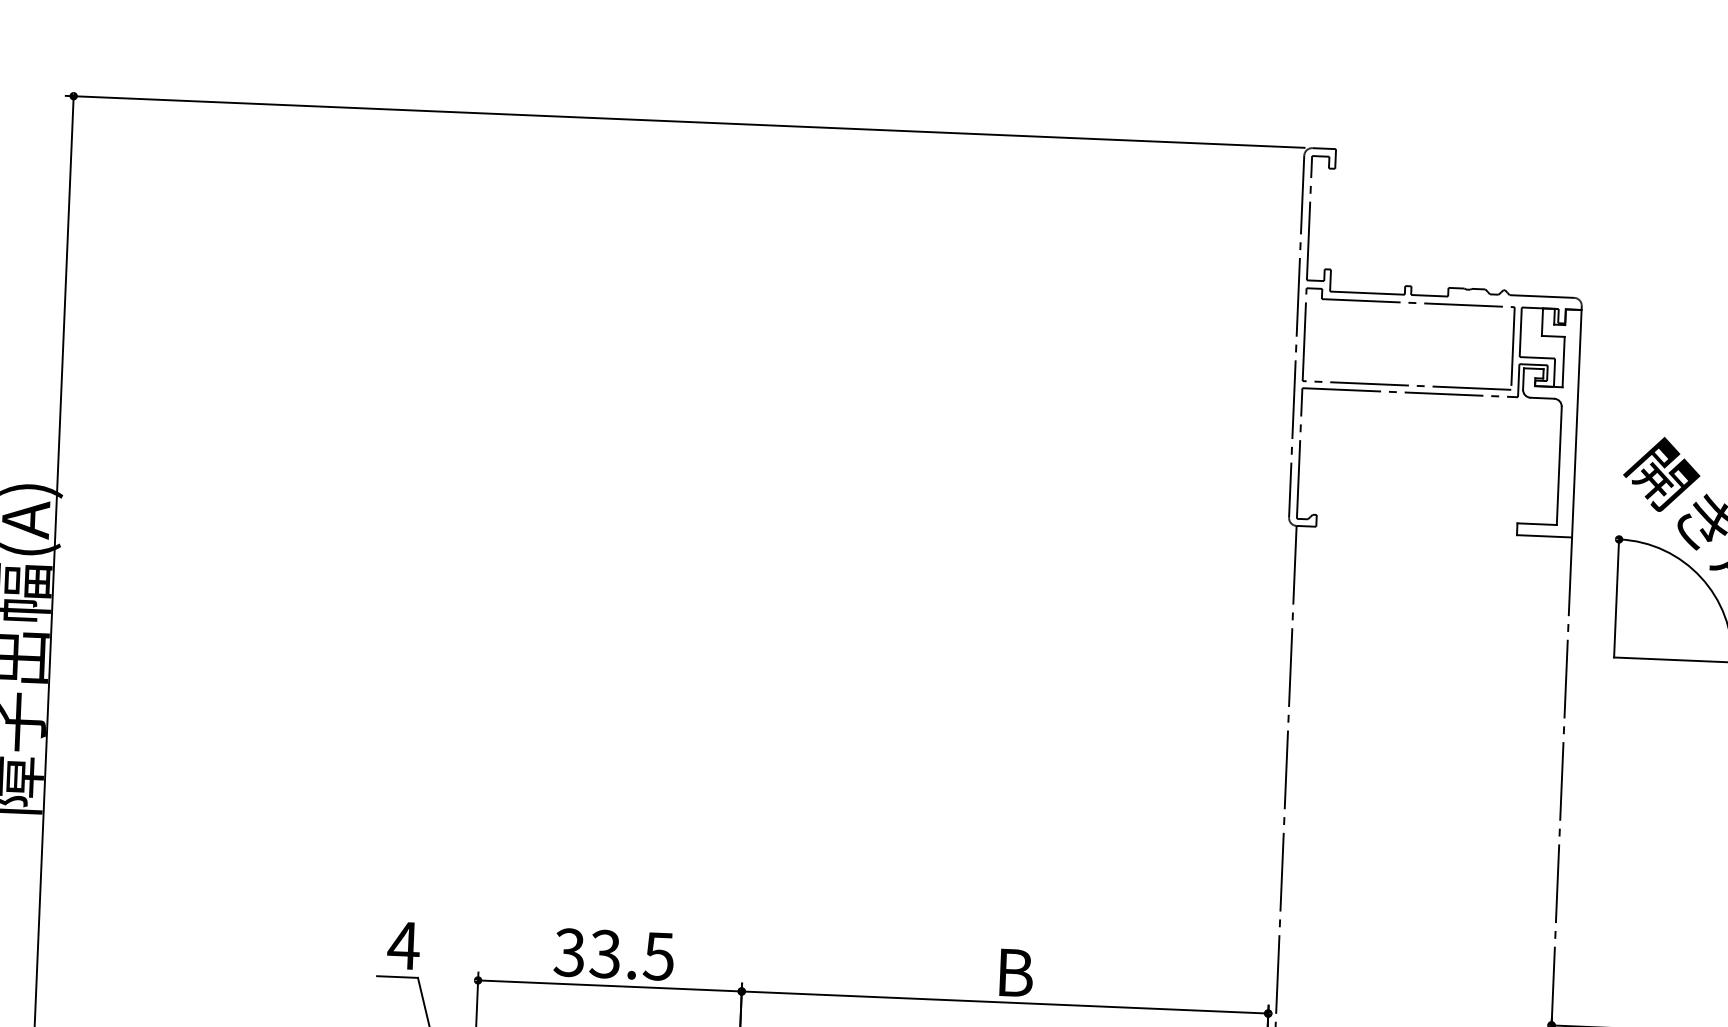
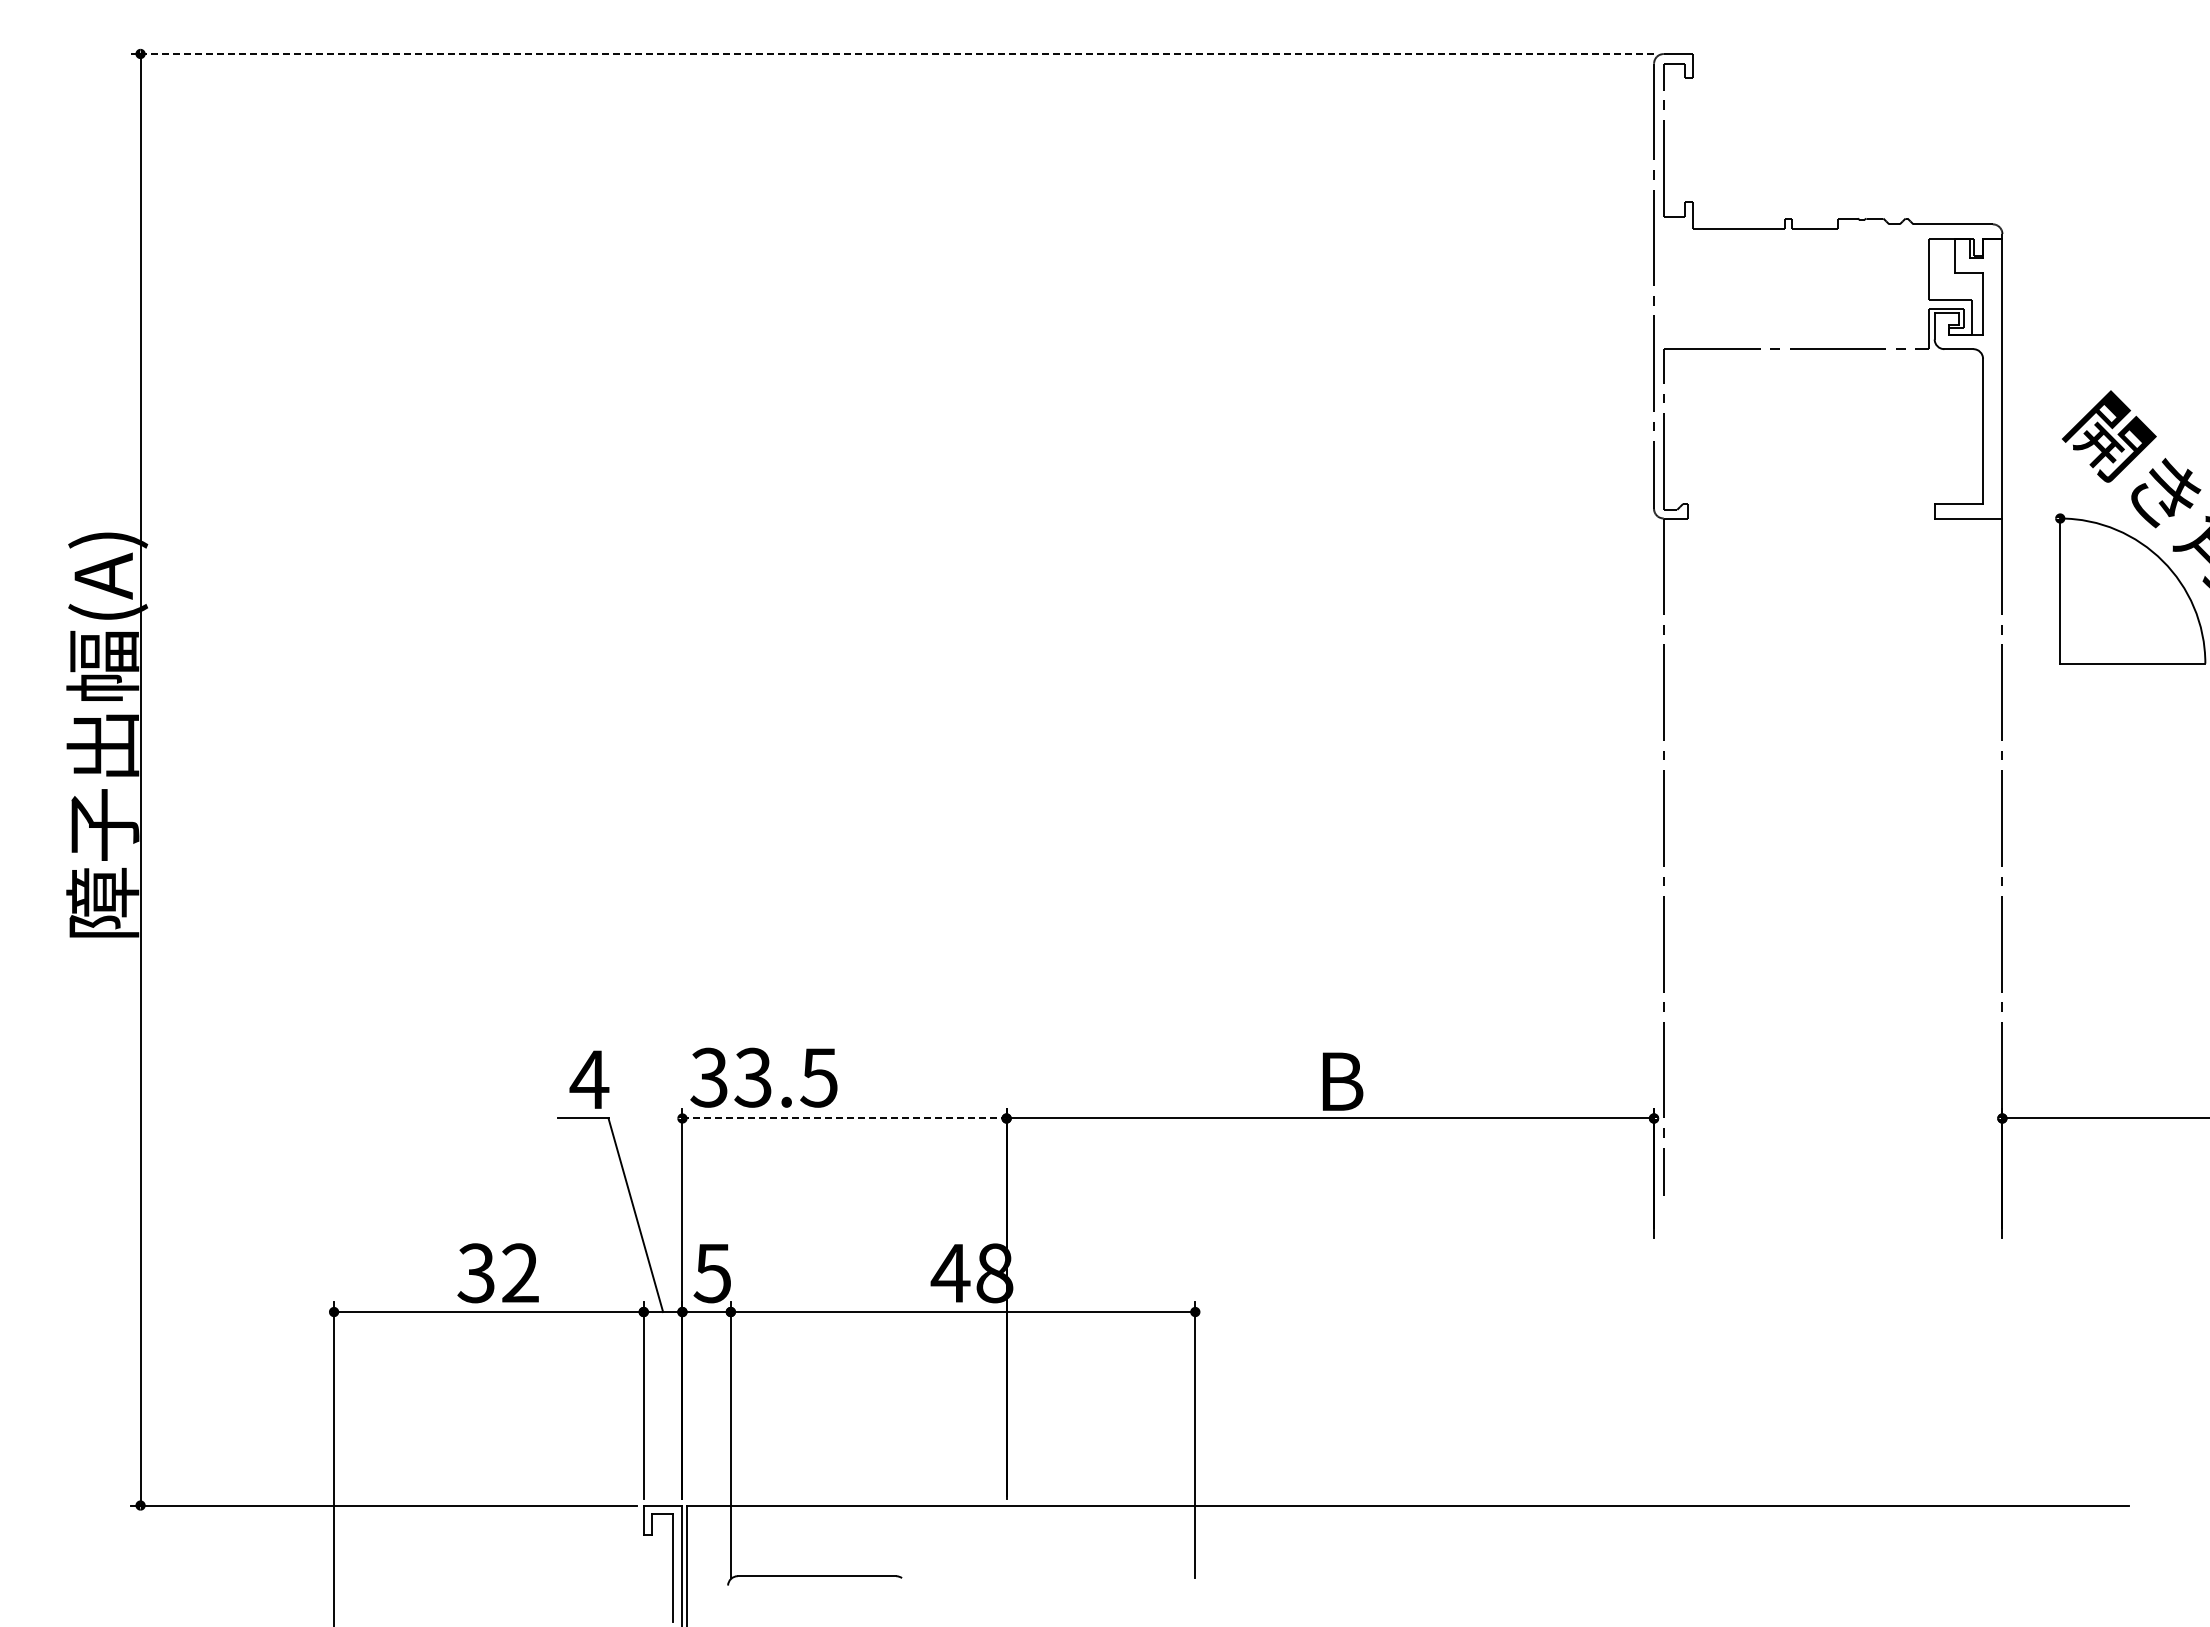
line: (685, 122) -> (892, 54), solid -> dashed
part: (1410, 303) -> (1791, 239), removed
text: (613, 954) -> (763, 1077), moved
line: (610, 985) -> (845, 1118), solid -> dashed

